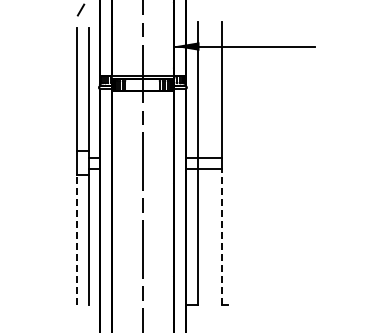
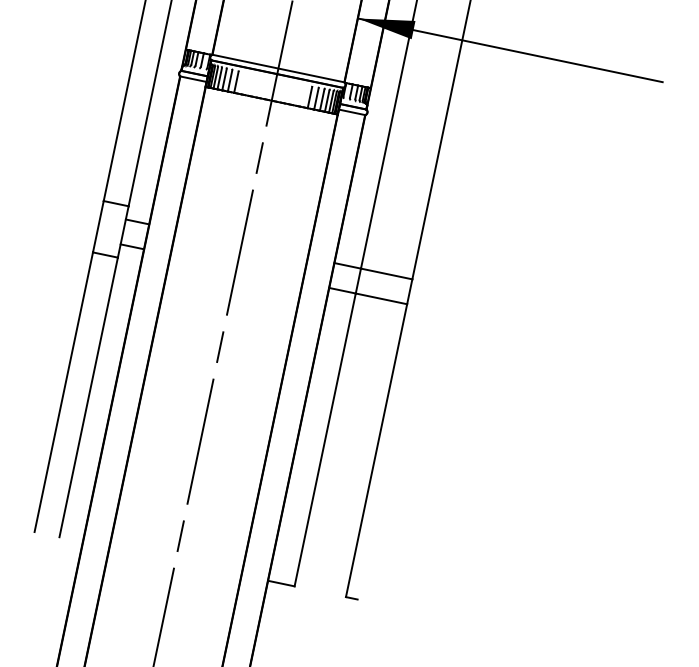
line: (222, 236) -> (377, 449), dashed -> solid
line: (77, 240) -> (63, 392), dashed -> solid

